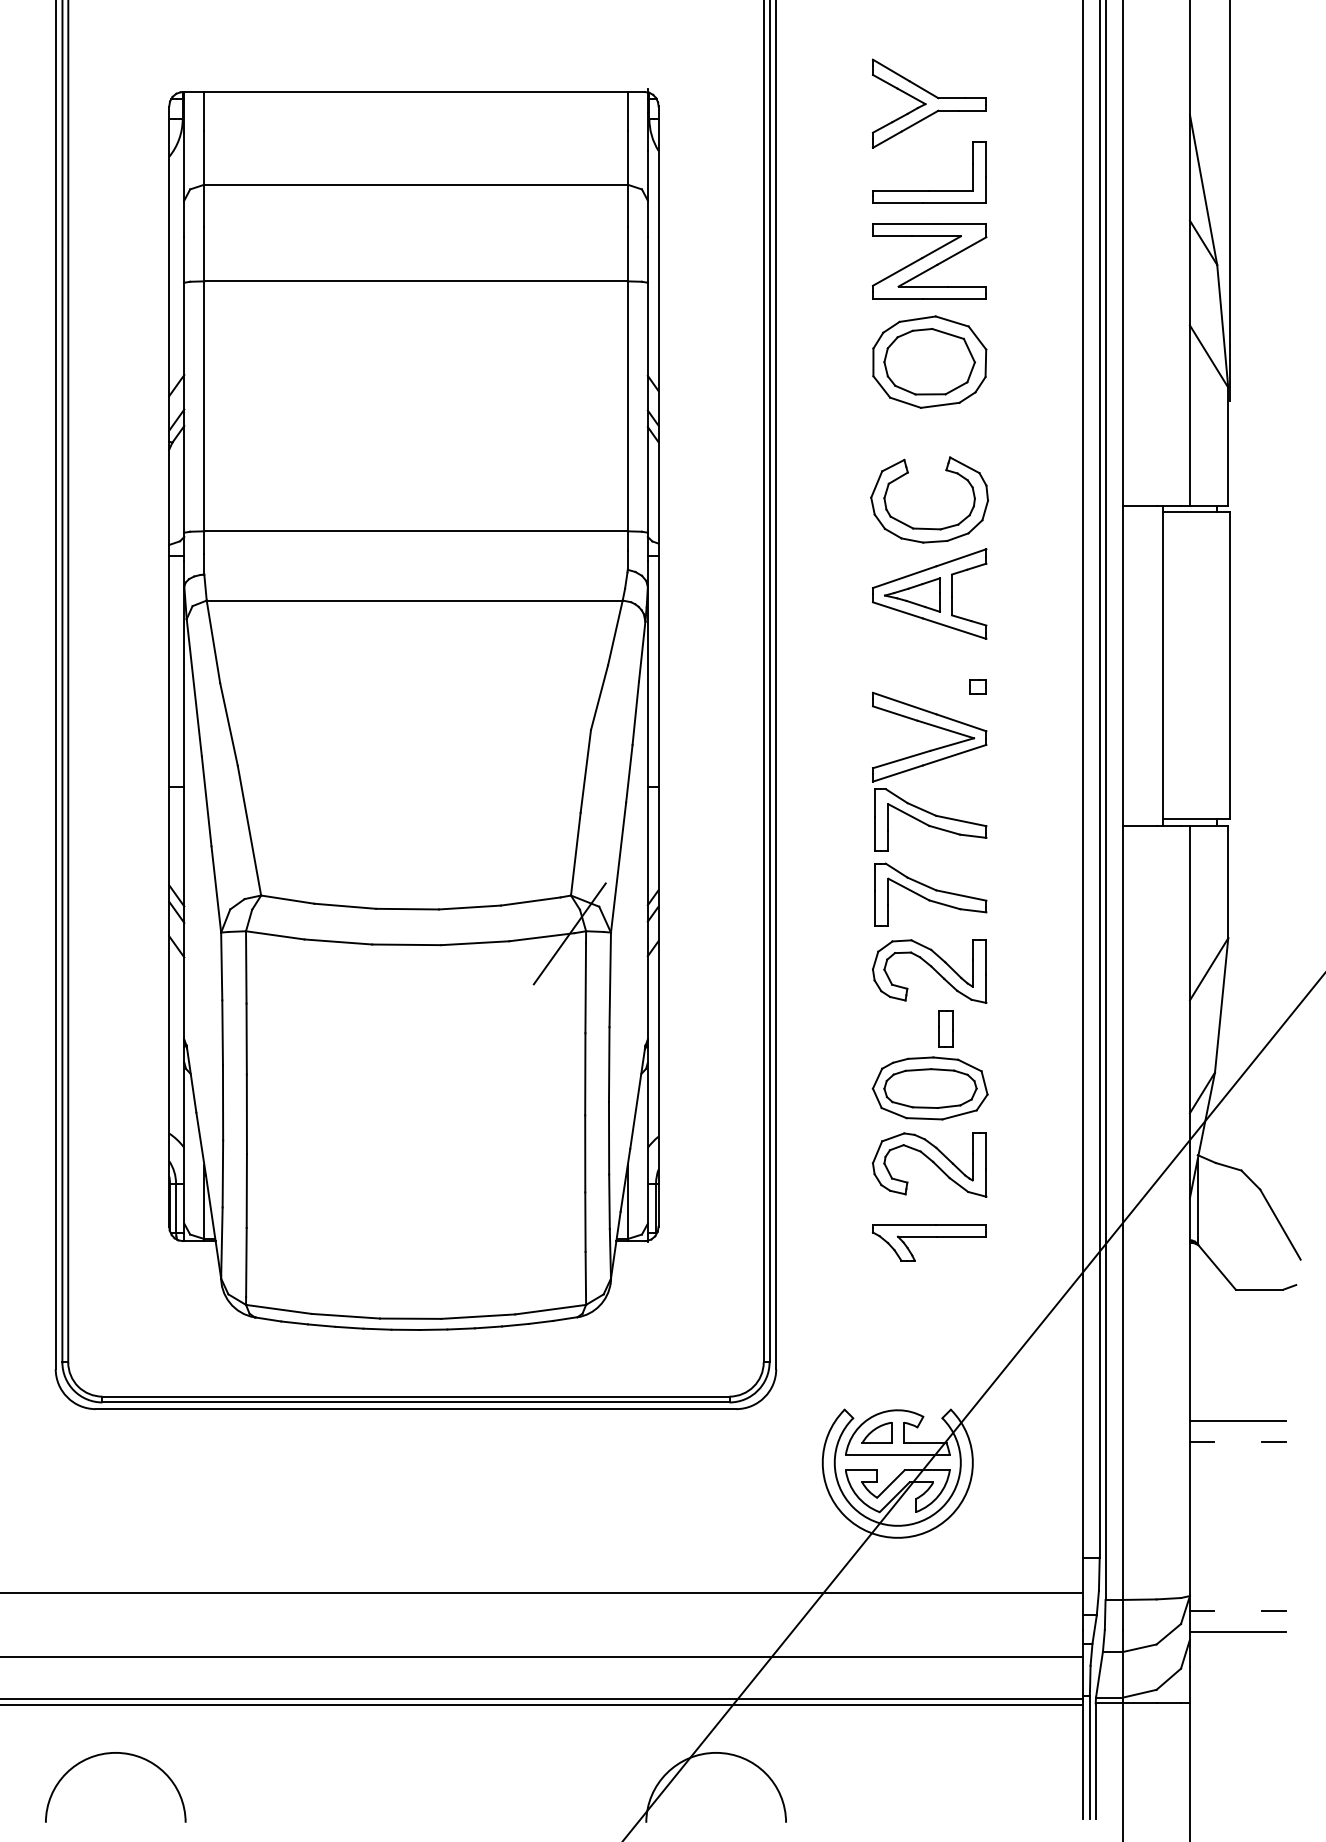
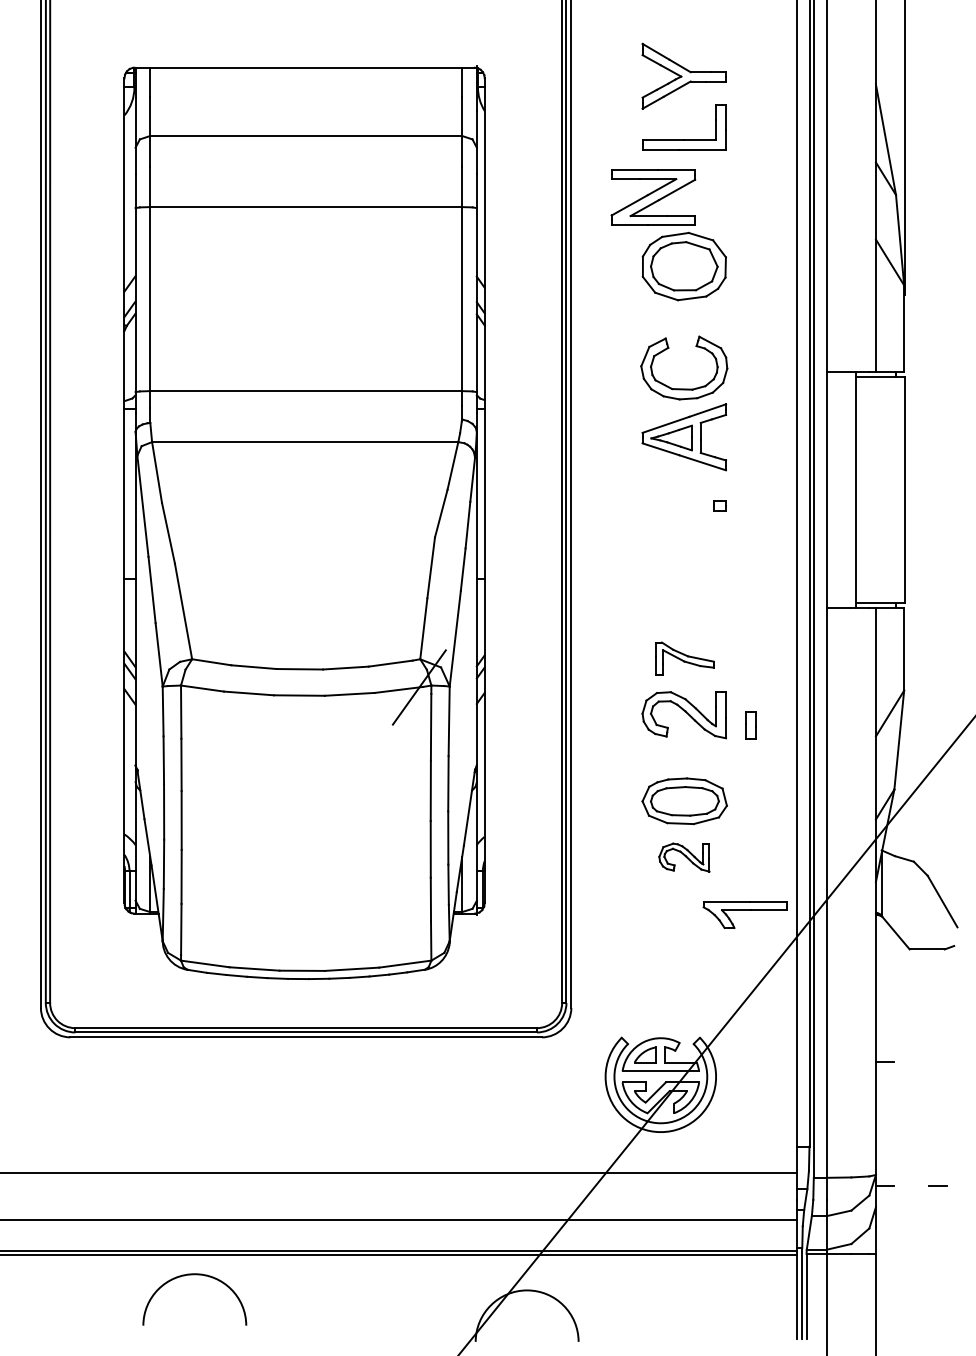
part: (929, 261) -> (653, 197), moved
part: (926, 765) -> (681, 563), removed
part: (930, 894) -> (684, 658), size x0.7
part: (945, 1028) -> (750, 725), moved
part: (929, 1164) -> (684, 857), size x0.6
part: (929, 1242) -> (745, 914), moved
line: (1237, 1421) -> (910, 1046), removed
line: (1274, 1441) -> (938, 1061), removed
line: (1237, 1631) -> (910, 1201), removed
arc: (109, 1754) -> (190, 1275), moved

